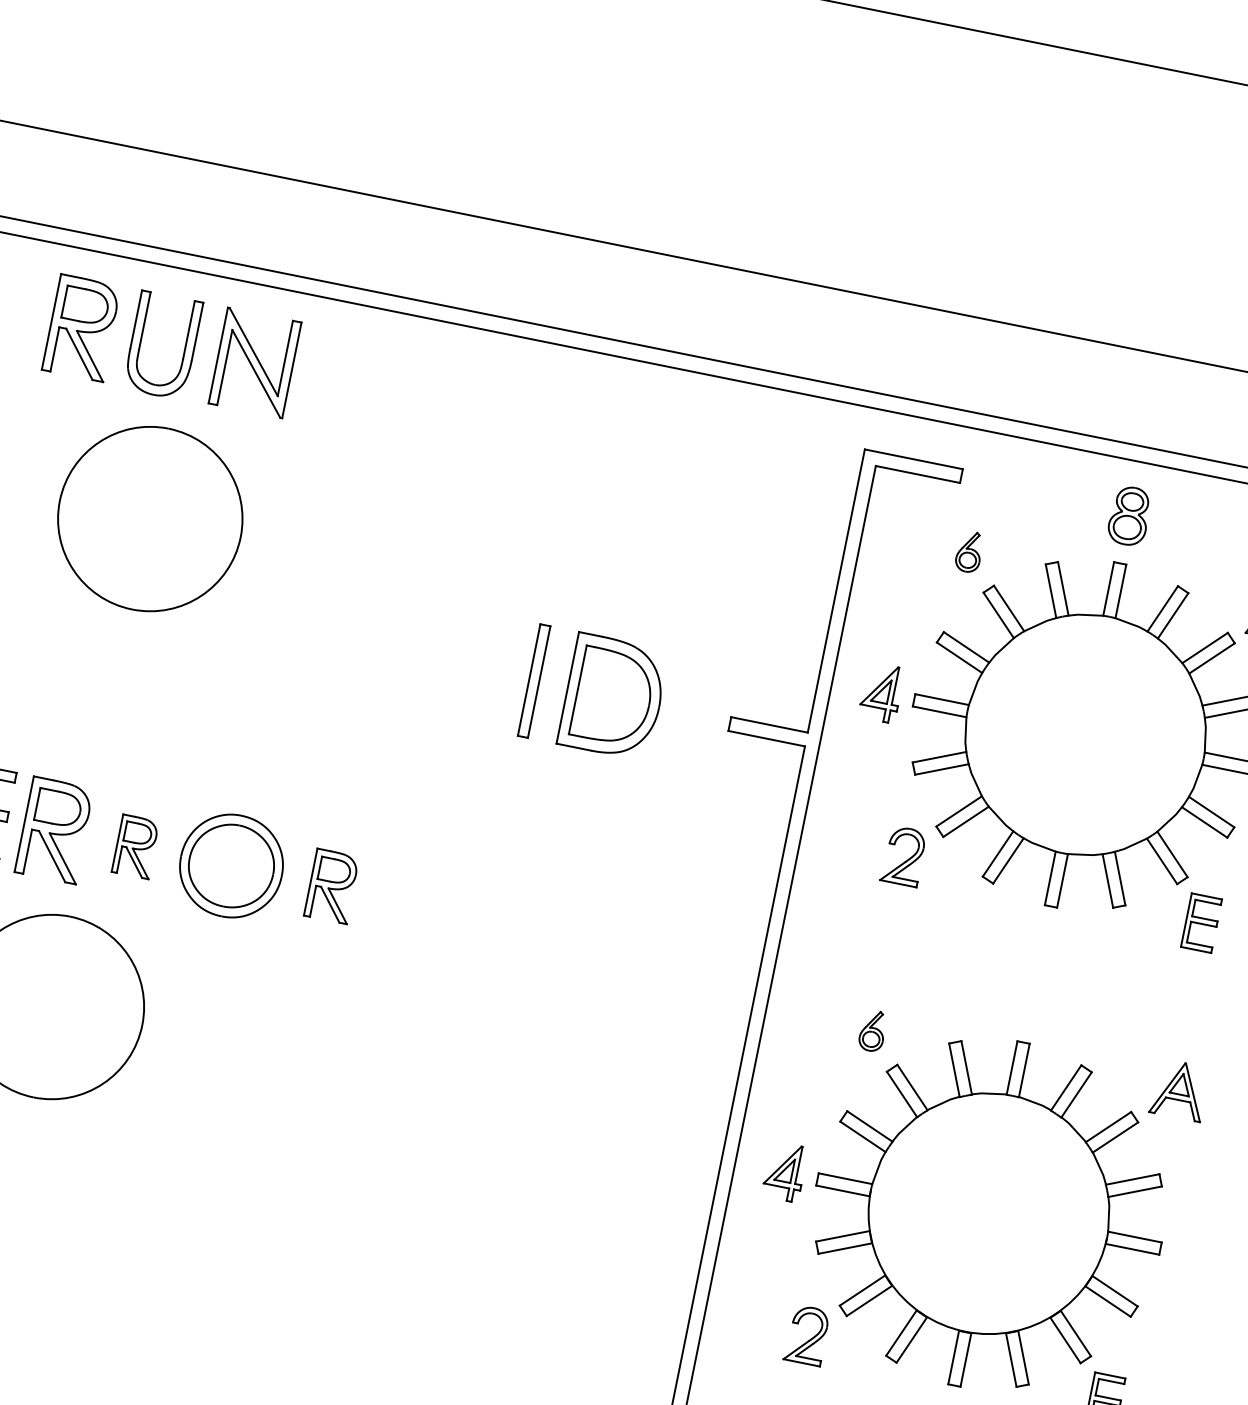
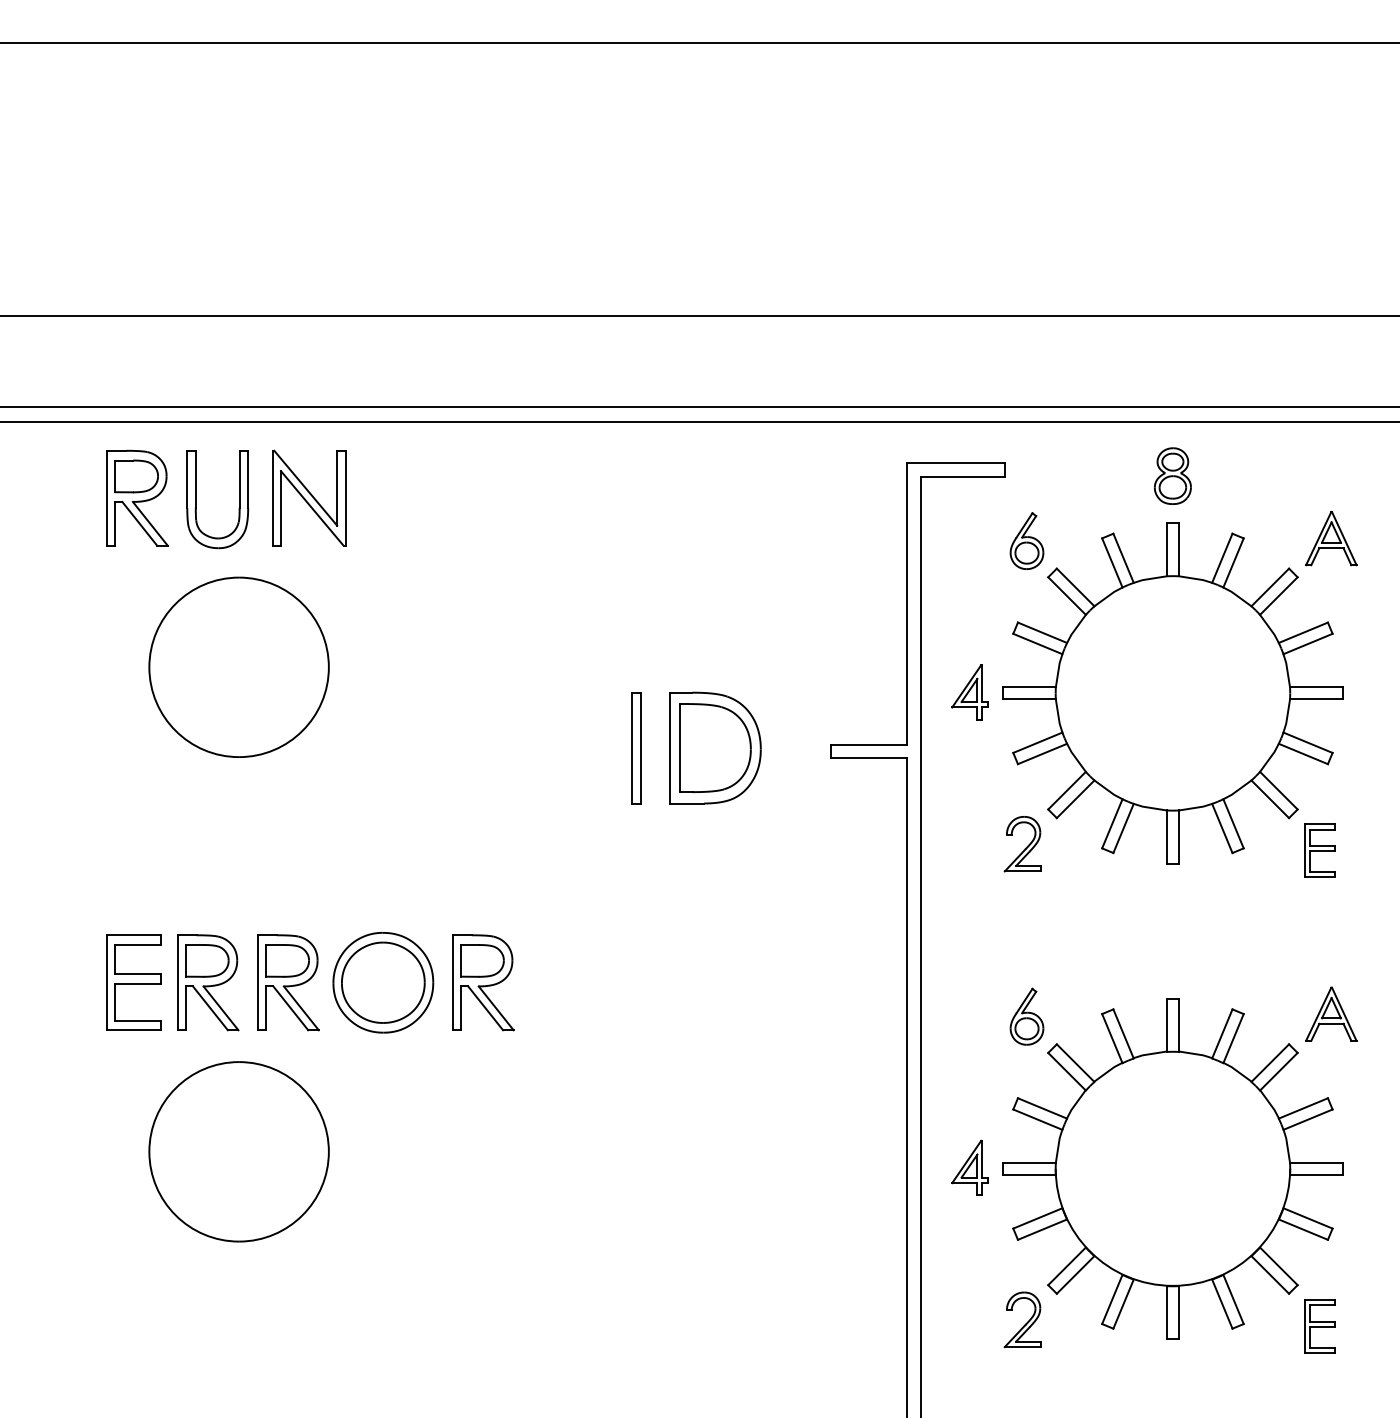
part: (969, 551) -> (1026, 540), size x1.43
part: (136, 846) -> (288, 982), size x1.67
part: (332, 886) -> (483, 982), size x1.43
part: (872, 1030) -> (1026, 1016), size x1.43

